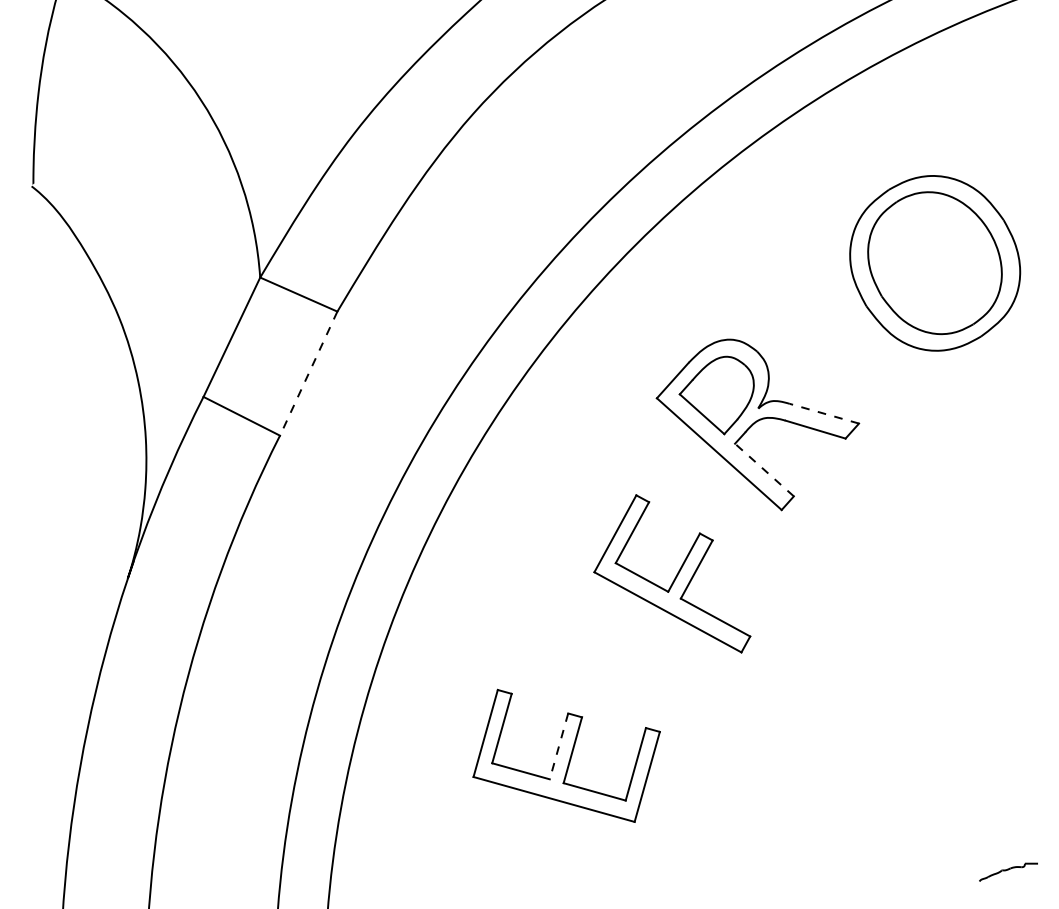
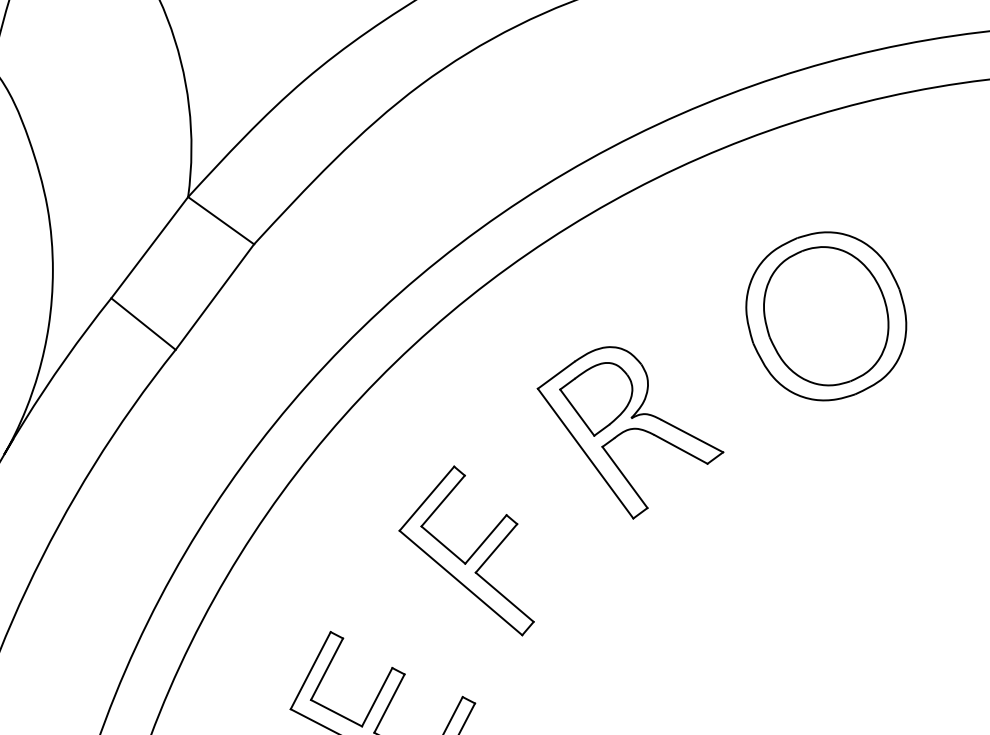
line: (308, 374) -> (214, 297), dashed -> solid
line: (823, 413) -> (691, 435), dashed -> solid
line: (764, 469) -> (625, 476), dashed -> solid
part: (672, 573) -> (472, 547), moved
line: (558, 746) -> (376, 697), dashed -> solid

